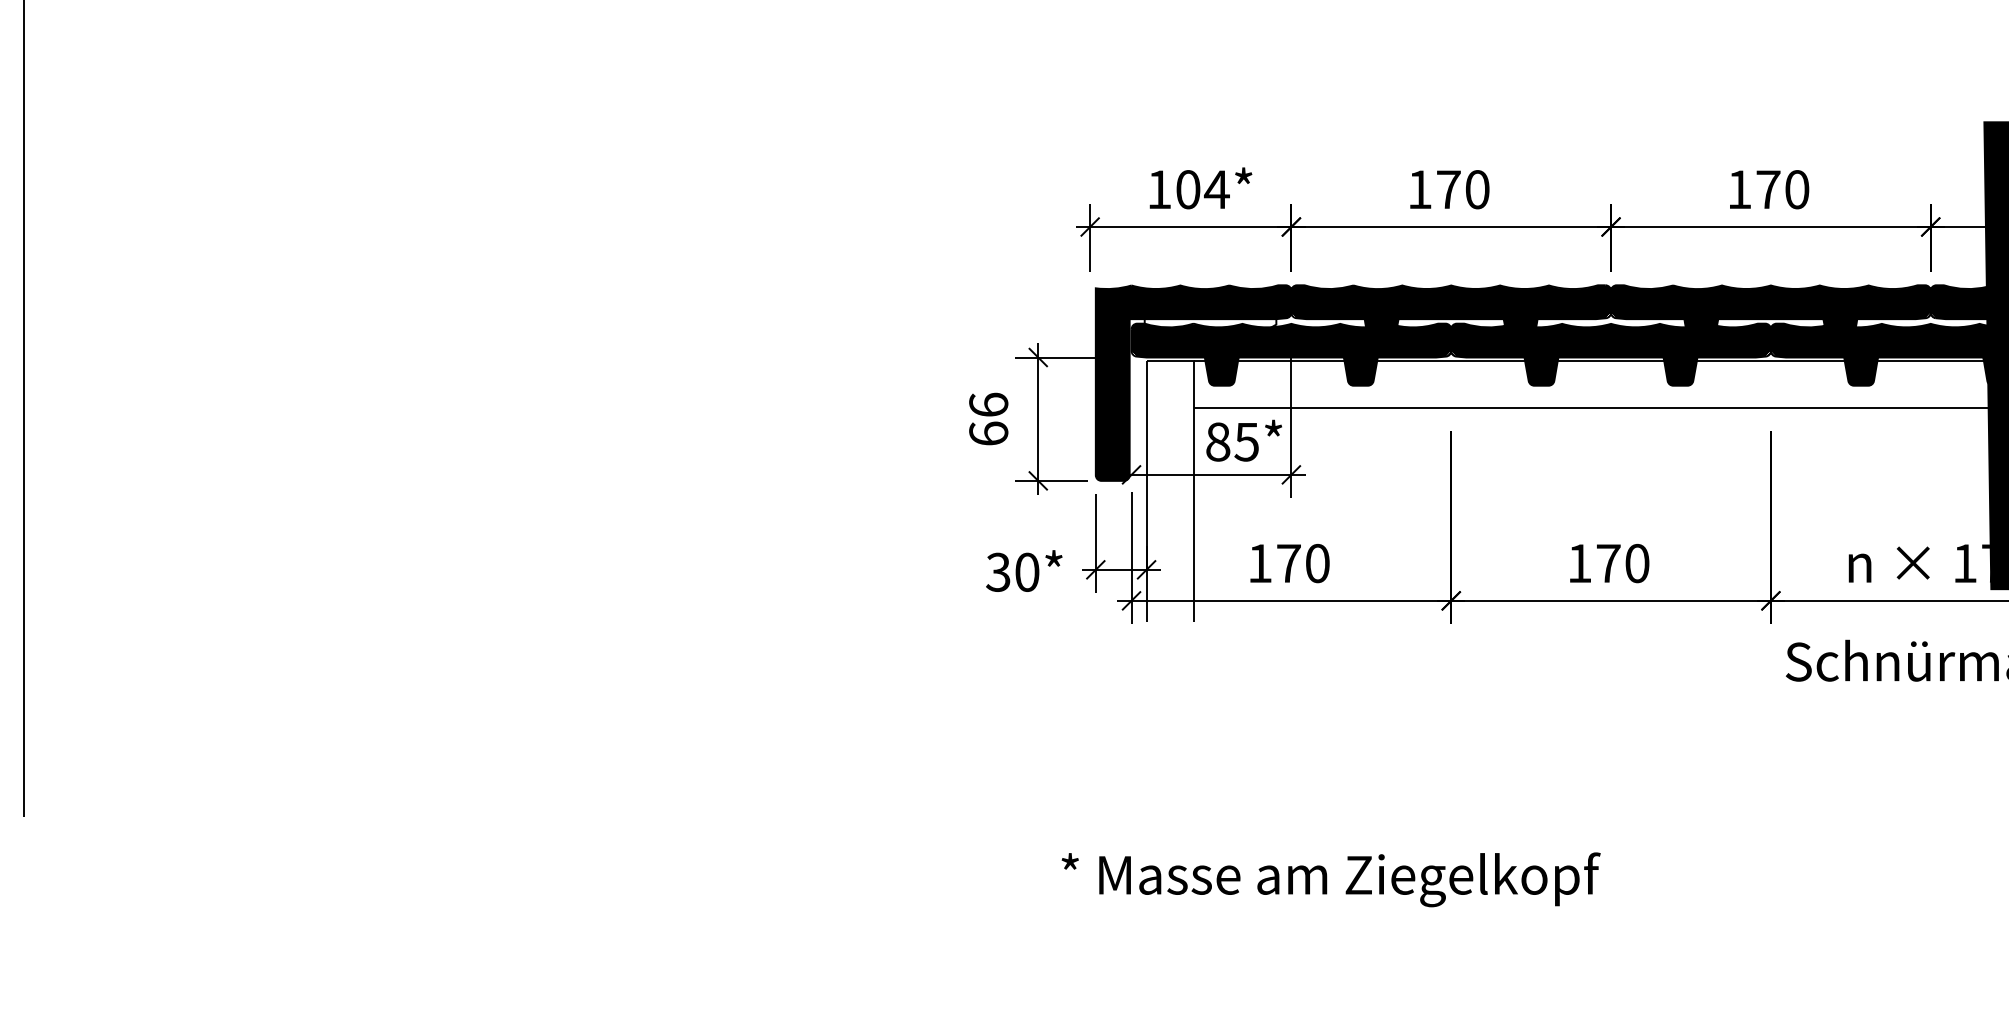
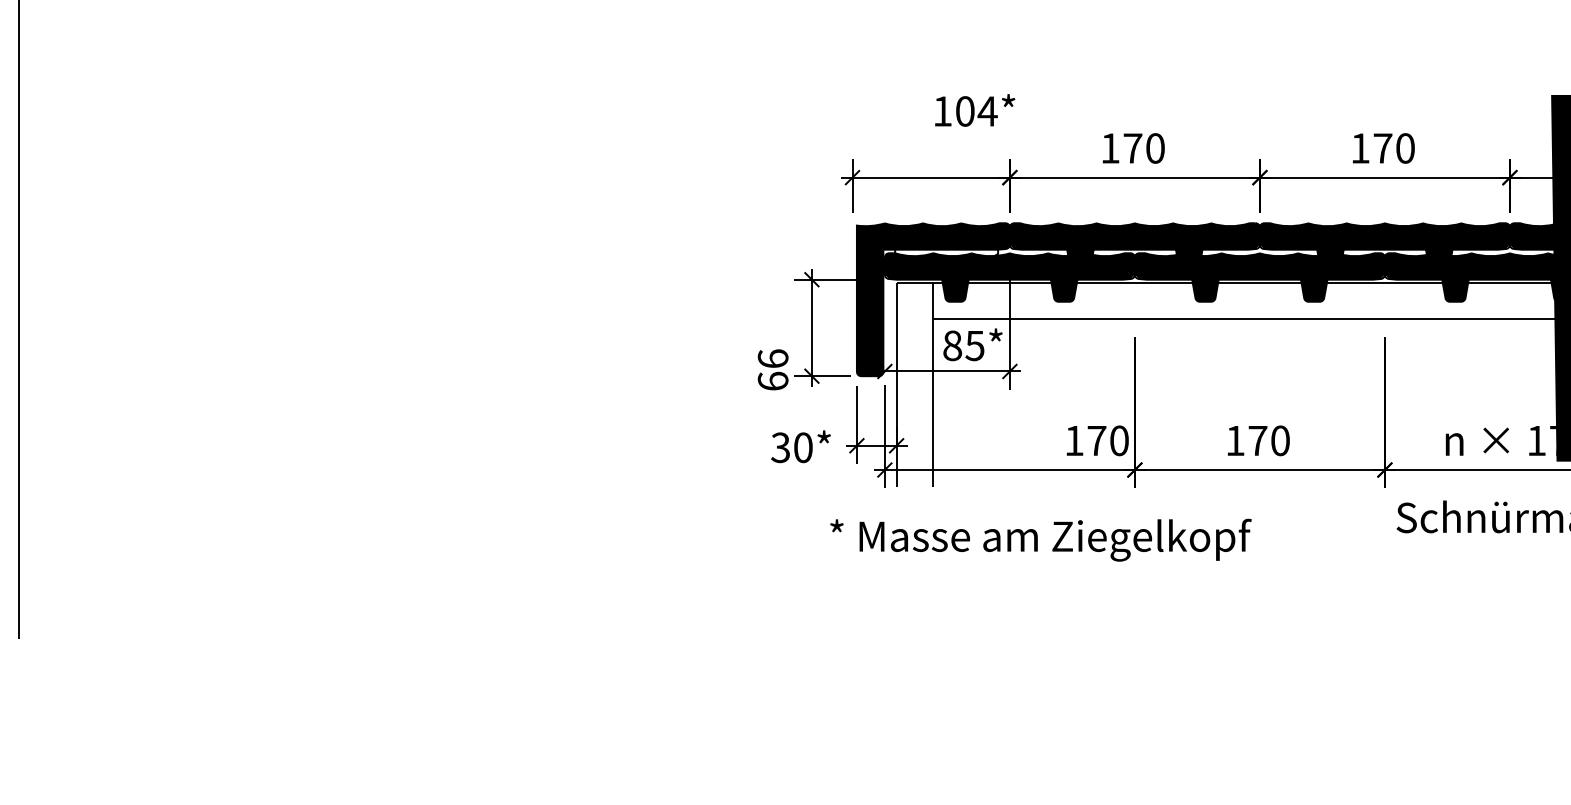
text: (1201, 188) -> (975, 110), moved
text: (987, 418) -> (772, 369), moved
text: (1289, 563) -> (1097, 440), moved
text: (1330, 878) -> (1040, 539), moved

